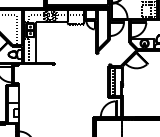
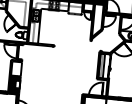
hatch: (12, 112) -> (14, 83), added

